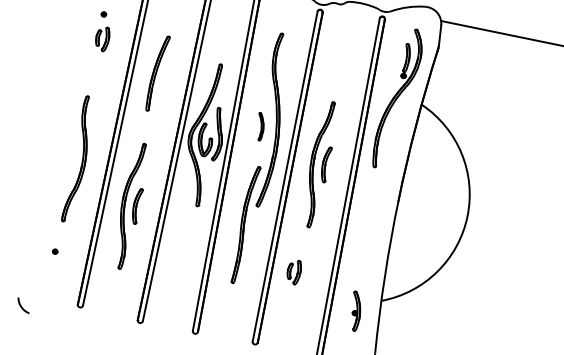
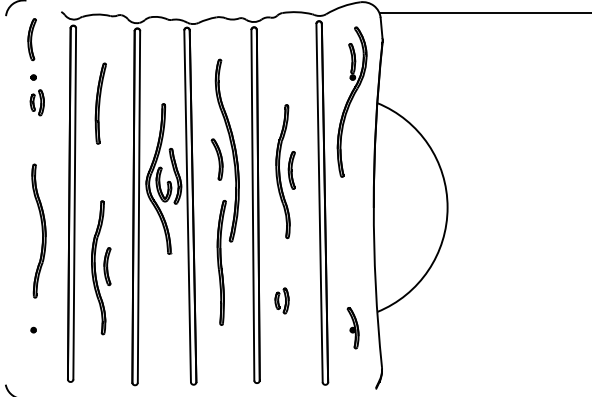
part: (157, 73) -> (100, 103), moved
part: (259, 126) -> (216, 159), size x1.43
part: (319, 164) -> (285, 171), moved

